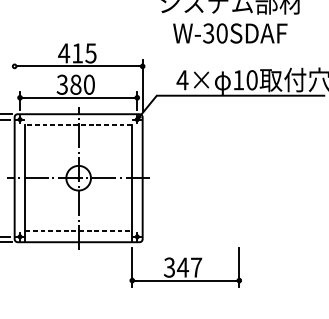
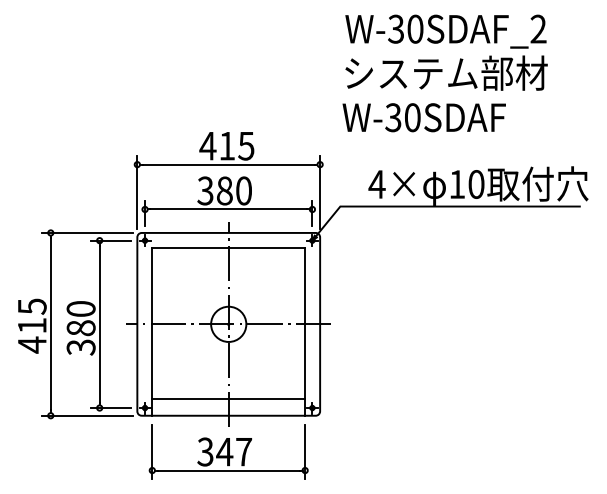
text: (229, 33) -> (423, 117), moved
line: (14, 85) -> (137, 191), added
line: (78, 124) -> (228, 247), dashed -> solid
line: (79, 230) -> (229, 399), dashed -> solid
part: (185, 267) -> (228, 451), moved

